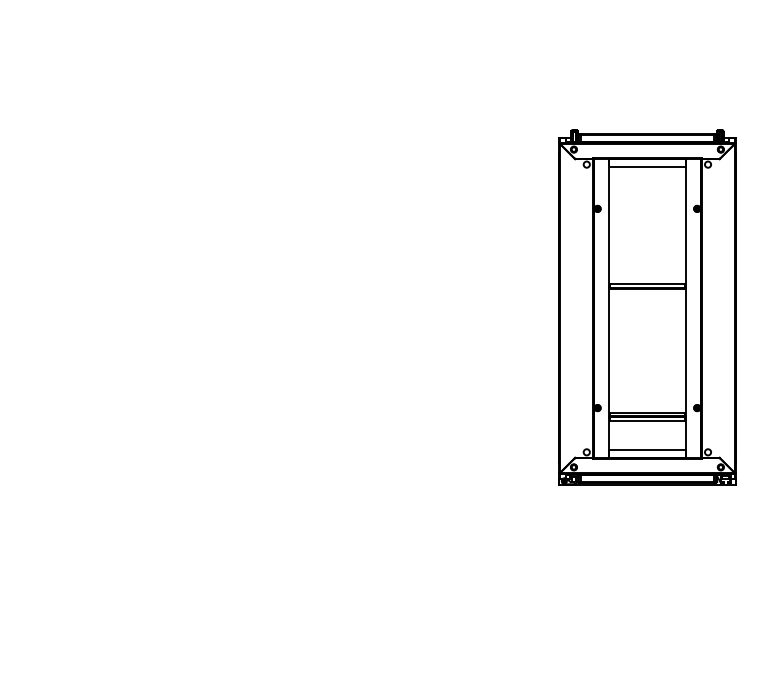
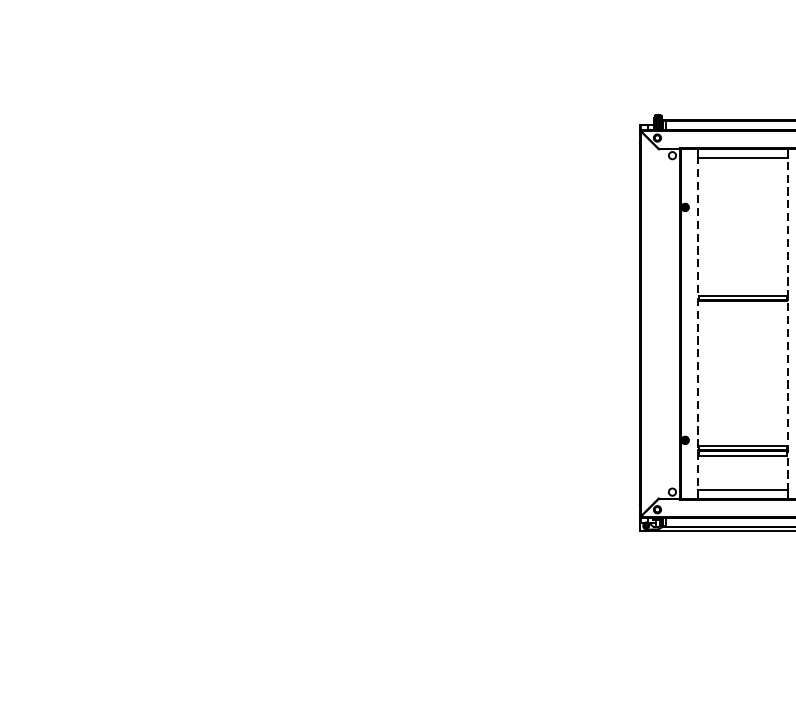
line: (608, 308) -> (697, 323), solid -> dashed
line: (685, 308) -> (787, 323), solid -> dashed

